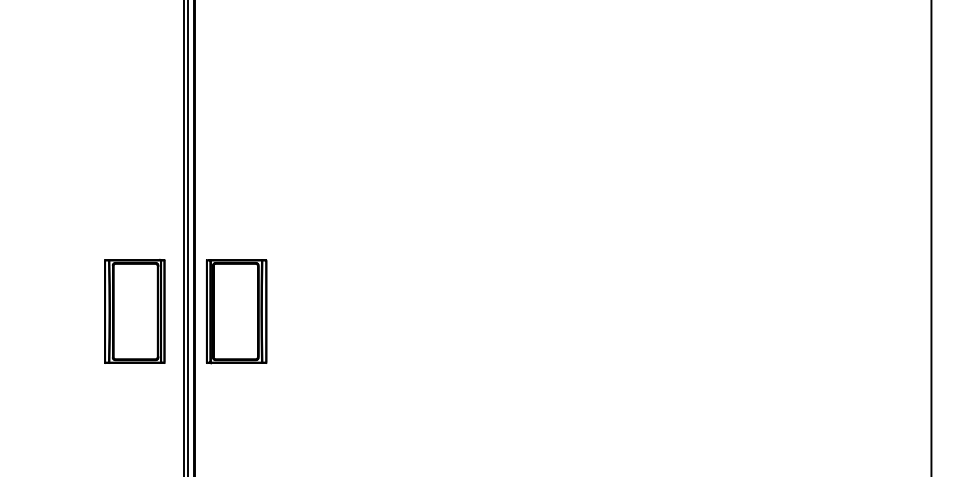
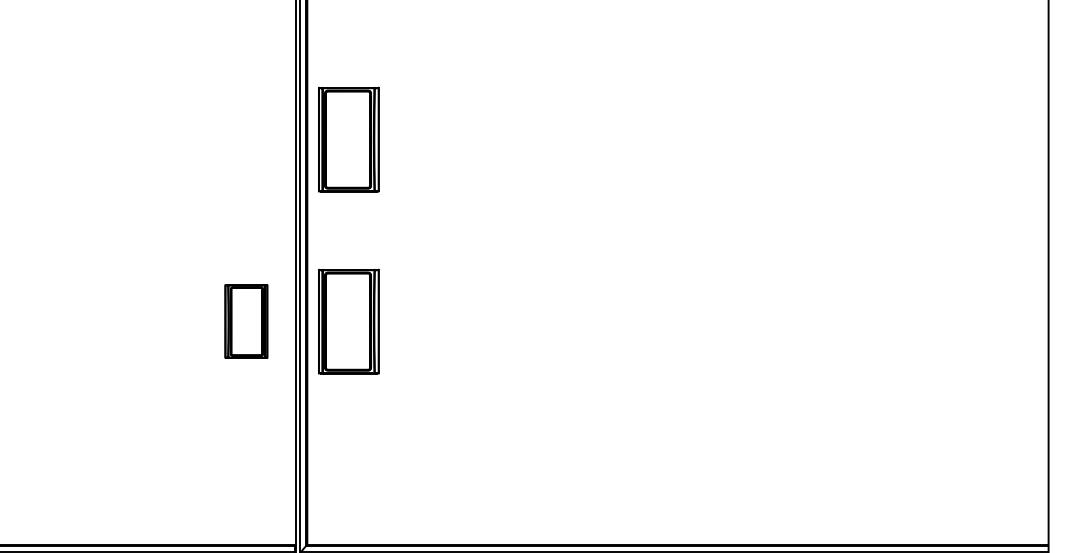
part: (236, 130) -> (348, 139), added
part: (134, 311) -> (246, 321), size x0.7

